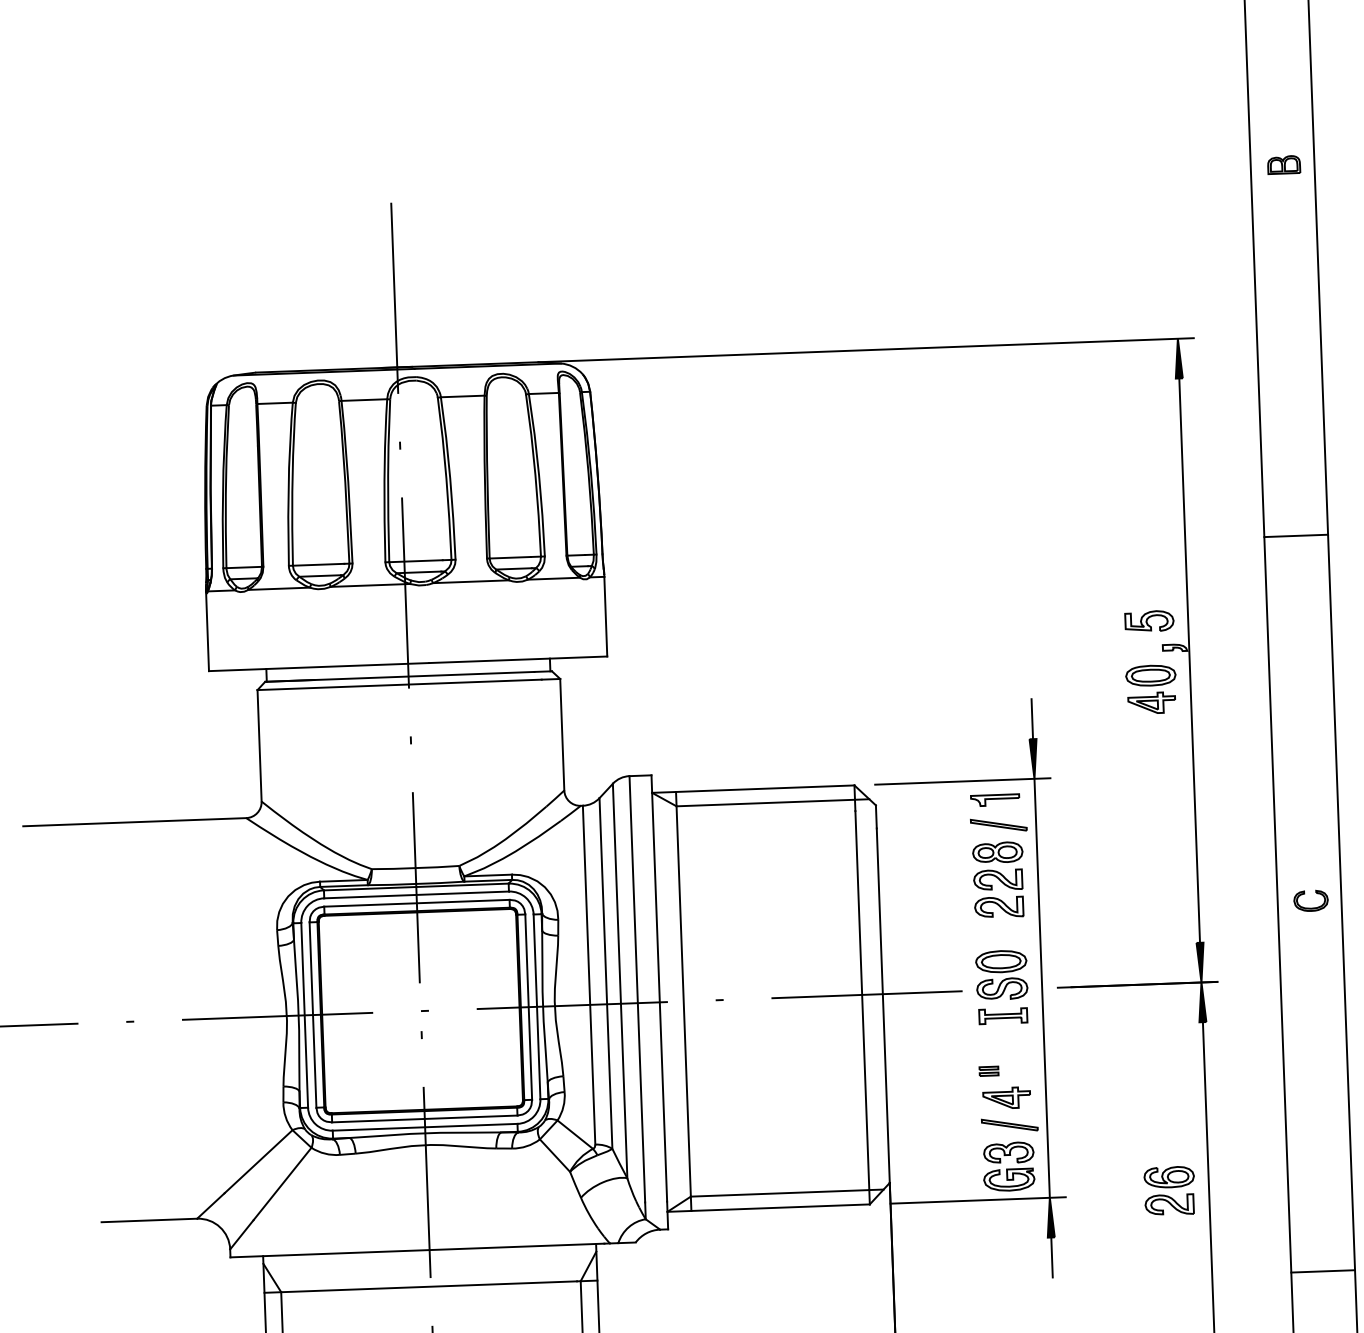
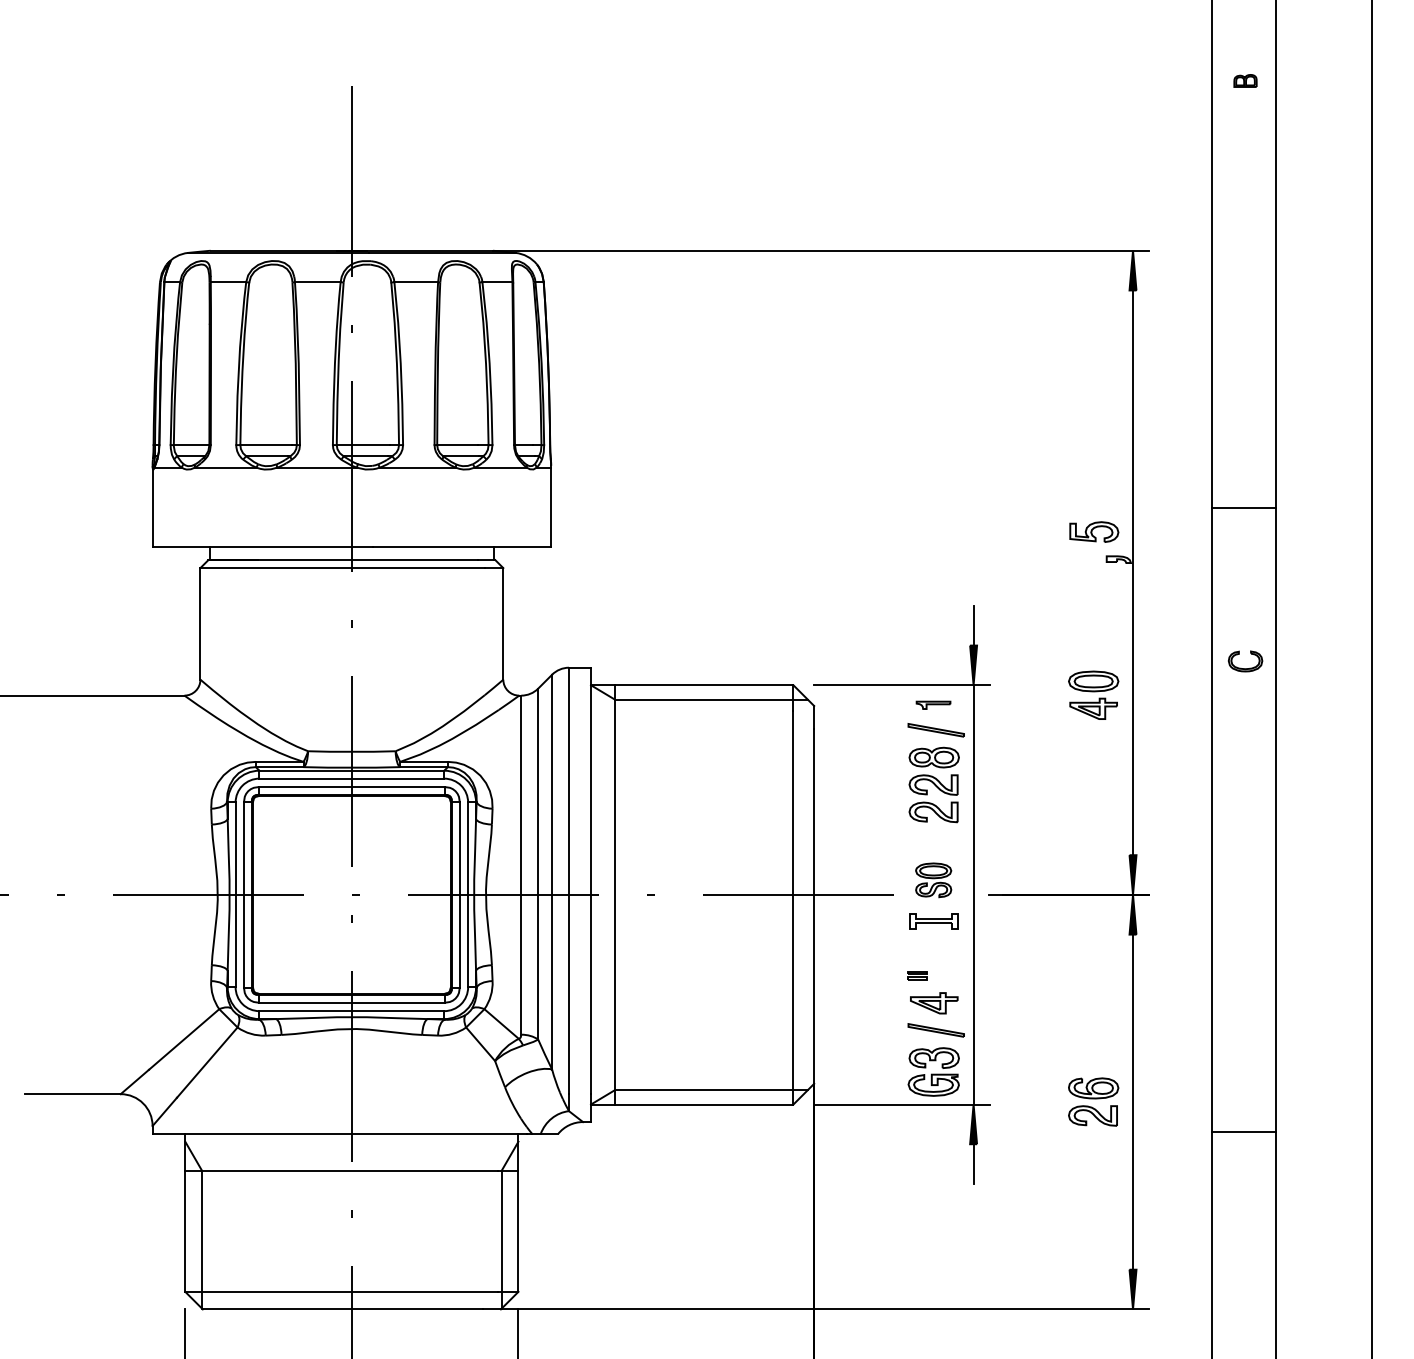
part: (1284, 164) -> (1245, 80), size x0.7
line: (1295, 536) -> (1243, 508), moved
part: (1151, 688) -> (1093, 694), moved
part: (995, 800) -> (933, 705), size x0.7
part: (1311, 908) -> (1245, 668), moved
part: (1001, 975) -> (933, 880), size x0.7
line: (1322, 1271) -> (1243, 1132), moved

